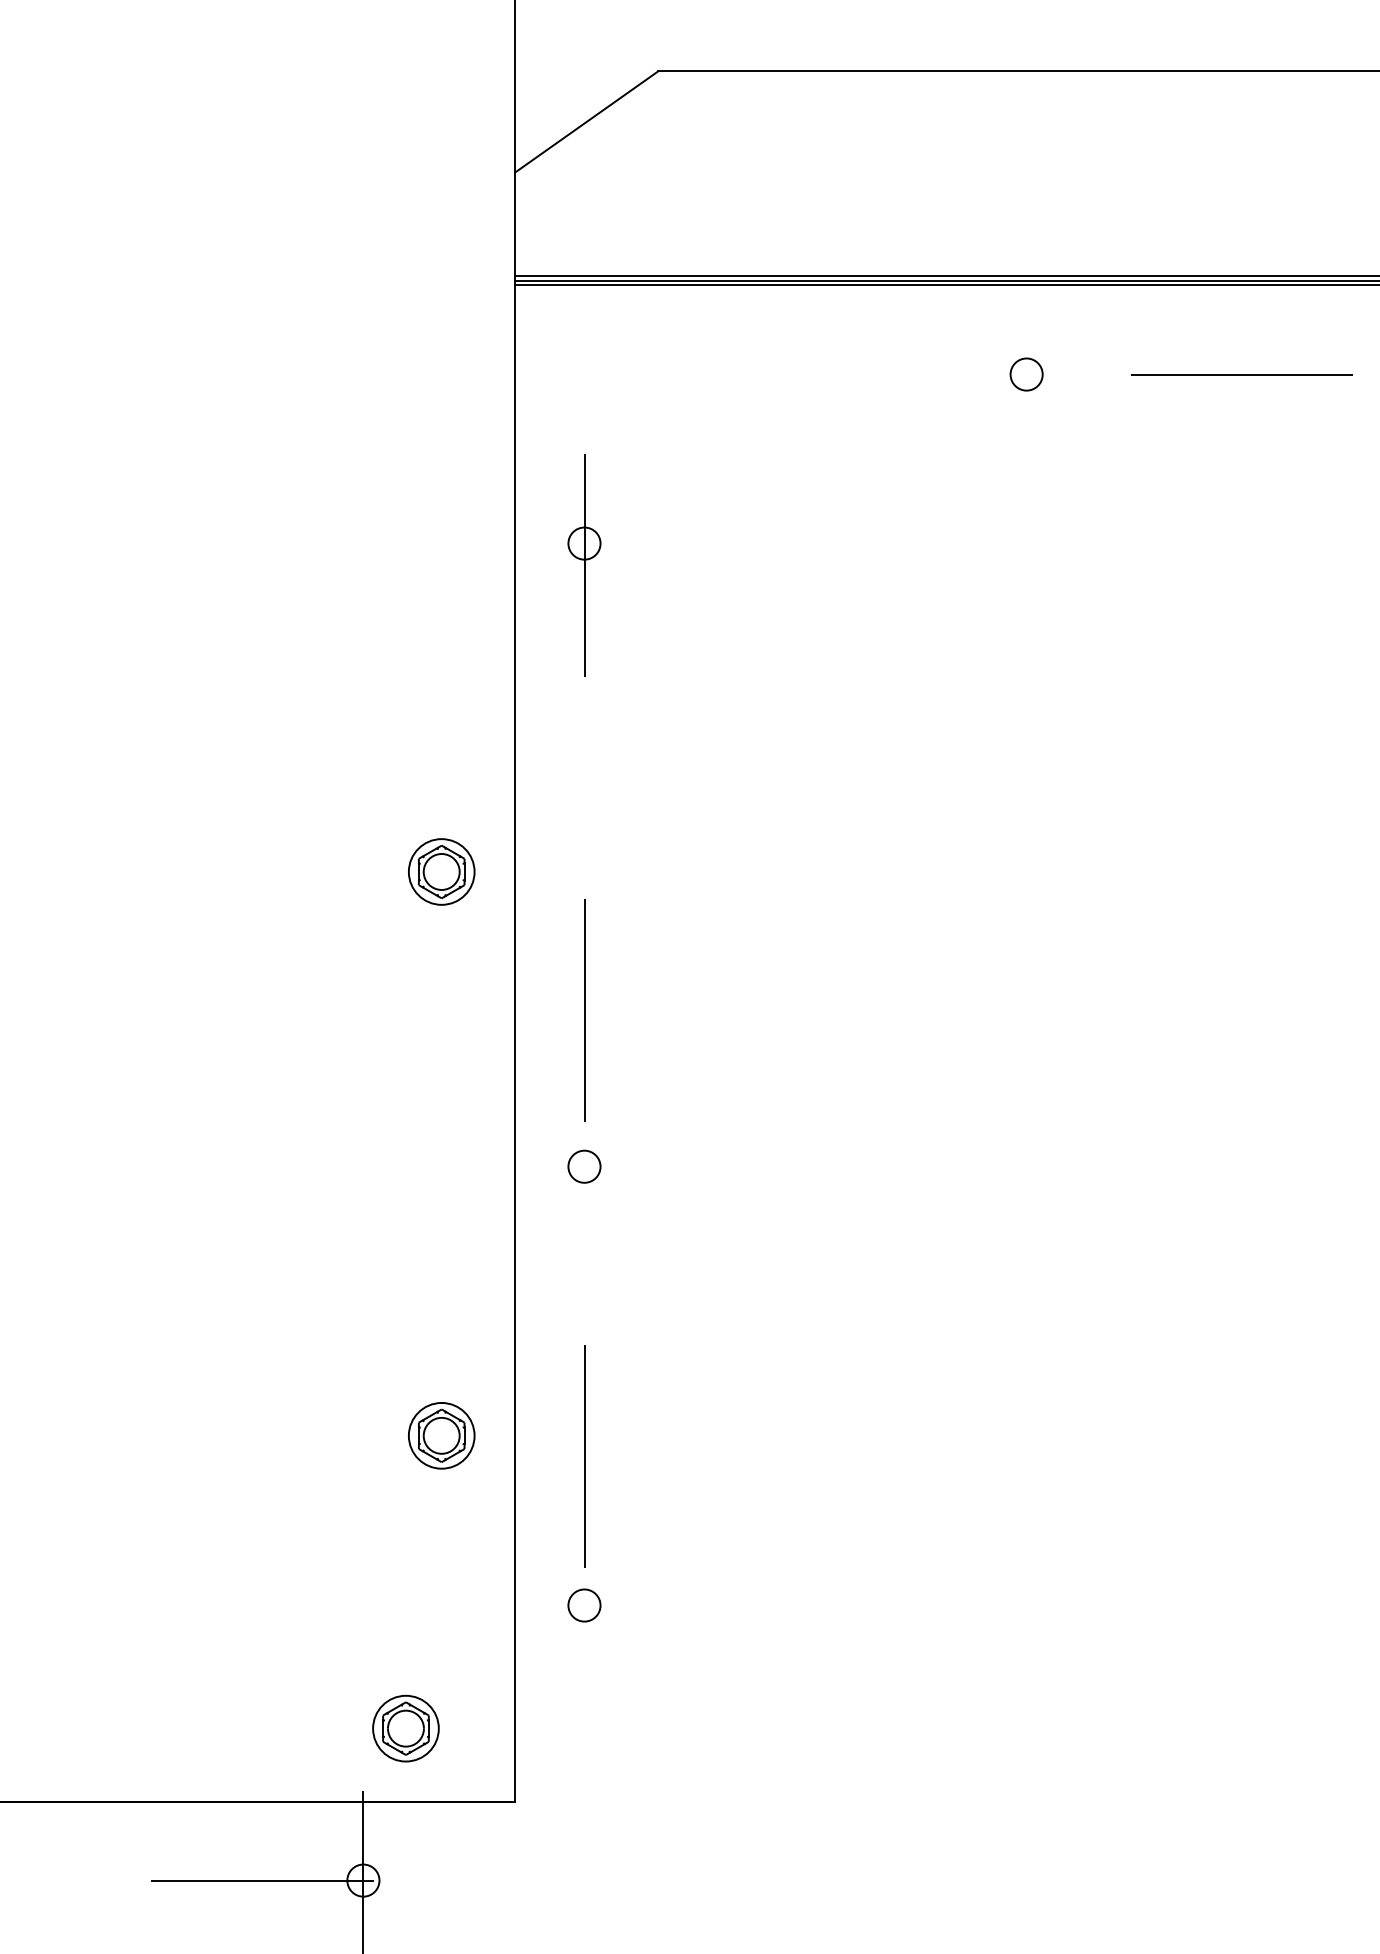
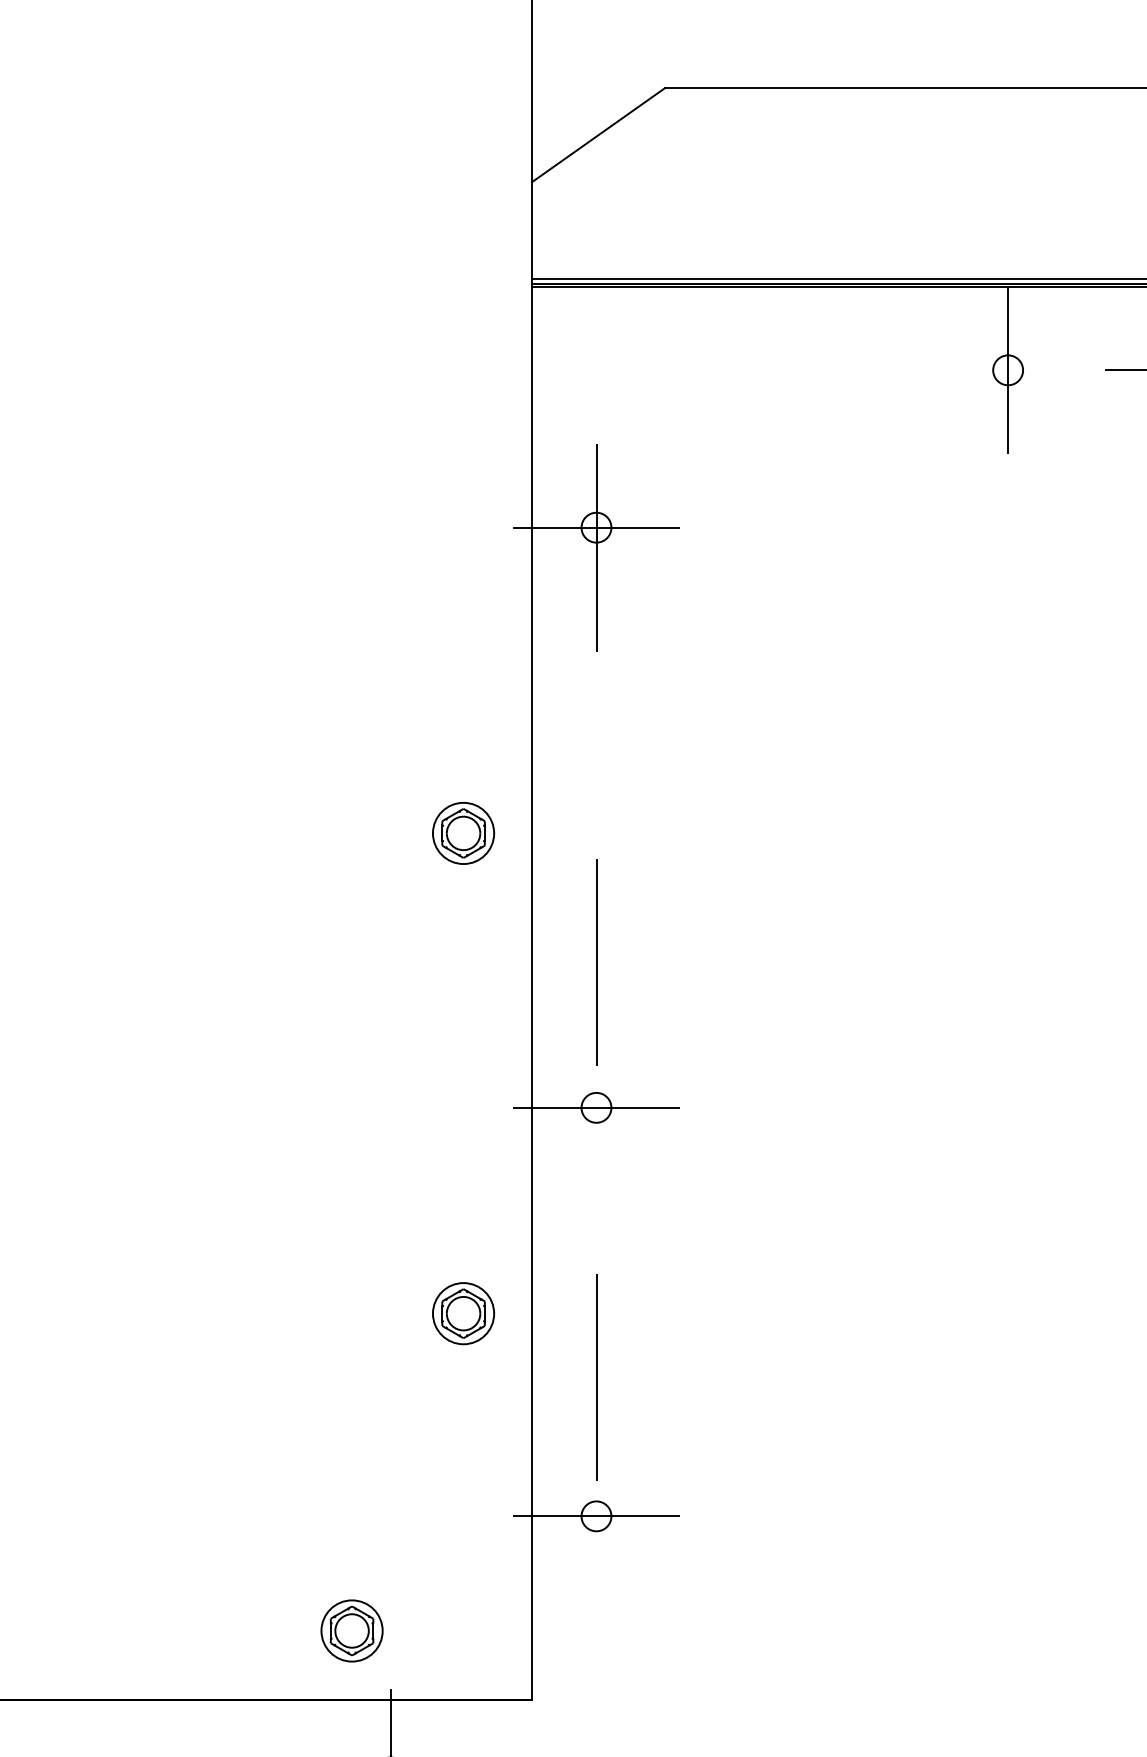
line: (1026, 374) -> (1008, 370), added
line: (584, 543) -> (596, 527), added
line: (584, 1166) -> (596, 1107), added
part: (441, 1435) -> (463, 1313), moved
line: (584, 1605) -> (596, 1516), added
part: (405, 1728) -> (351, 1630), moved

